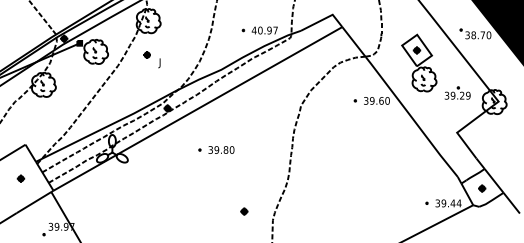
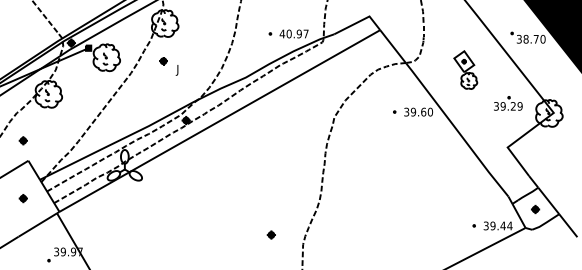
part: (419, 62) -> (465, 69), size x0.6
part: (20, 126) -> (22, 140), added
part: (216, 149) -> (240, 166), removed

